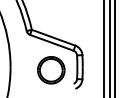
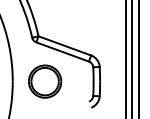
part: (51, 70) -> (45, 81), moved

